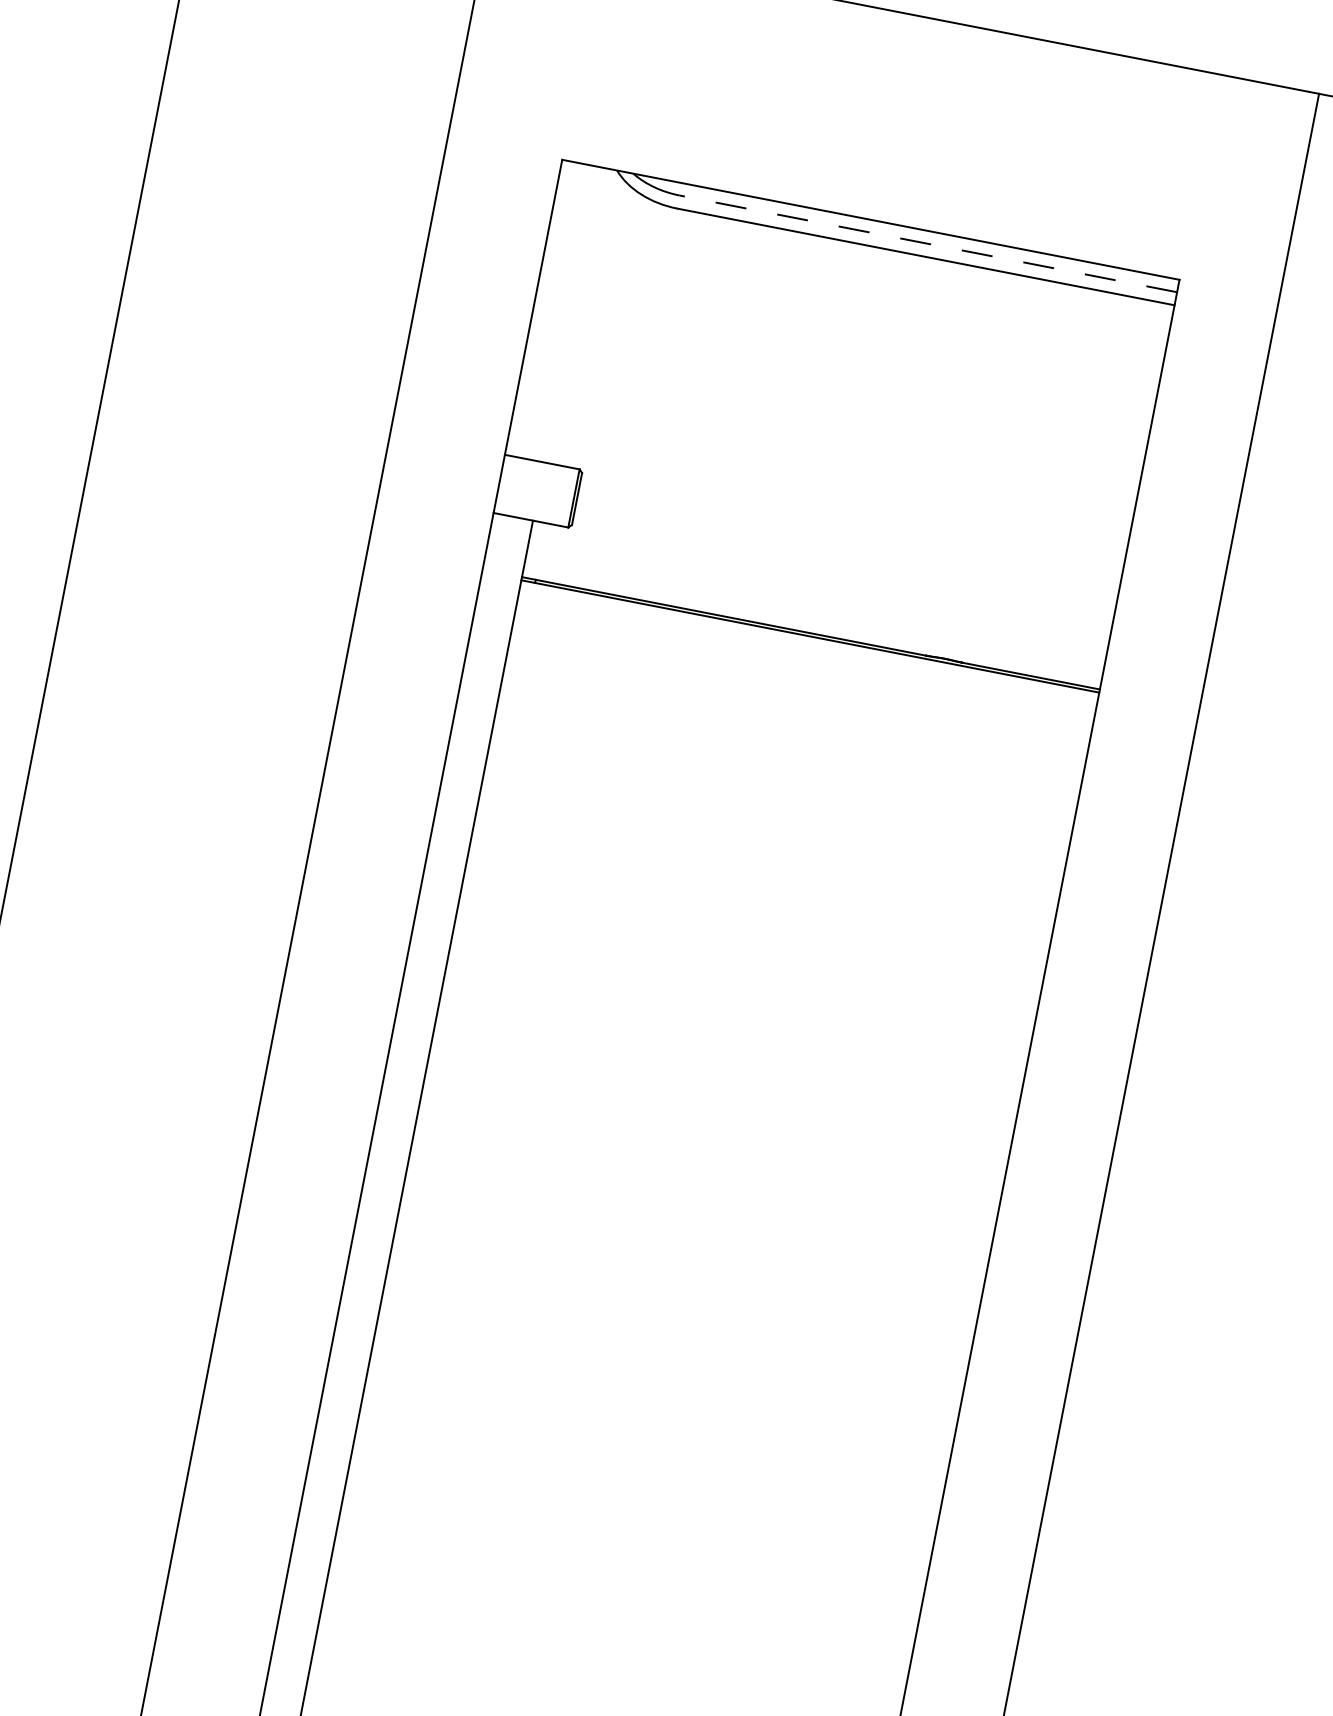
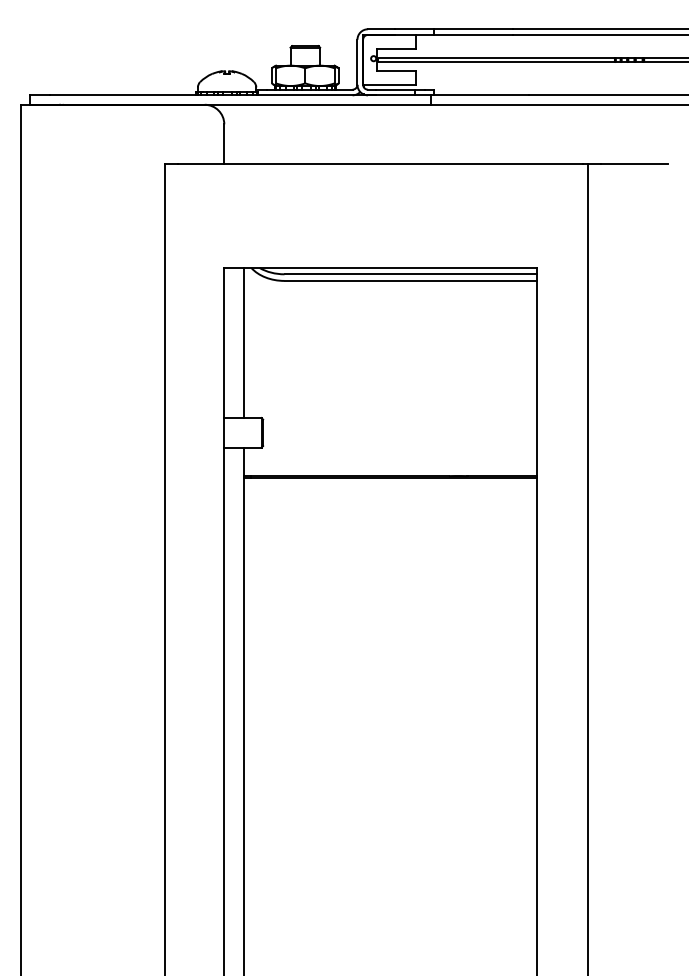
line: (927, 244) -> (410, 274), dashed -> solid
line: (572, 315) -> (243, 343), added

